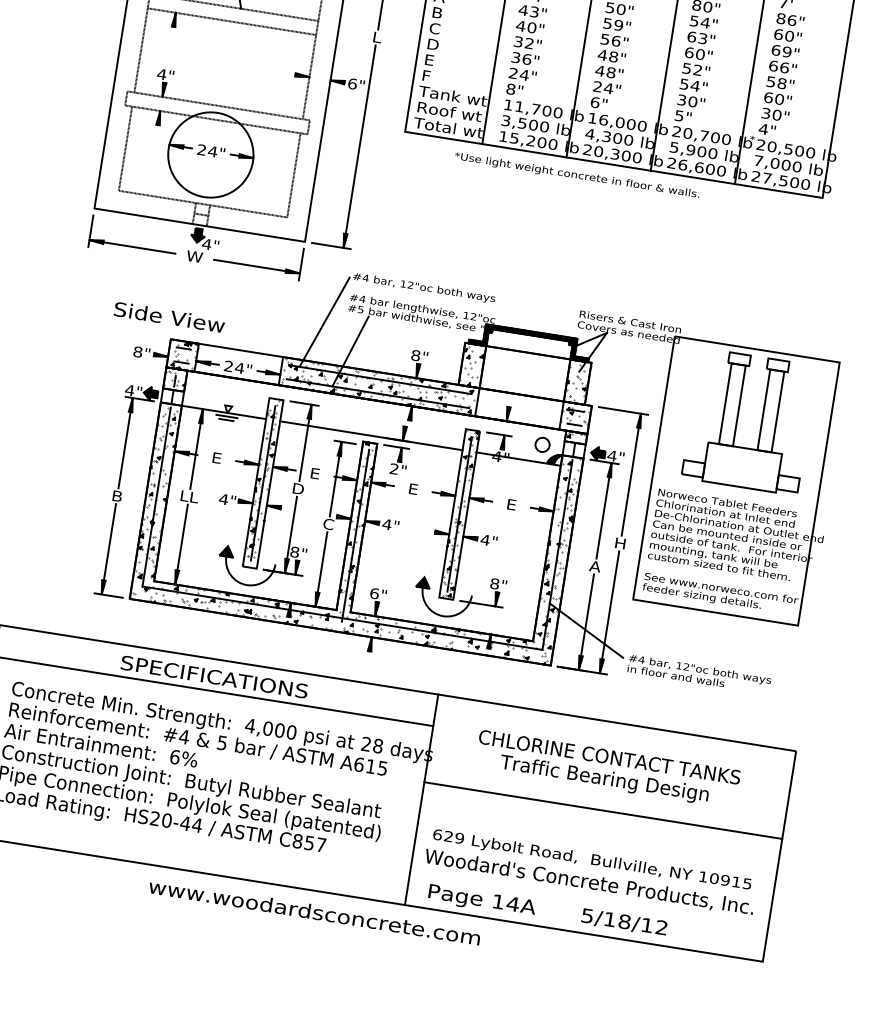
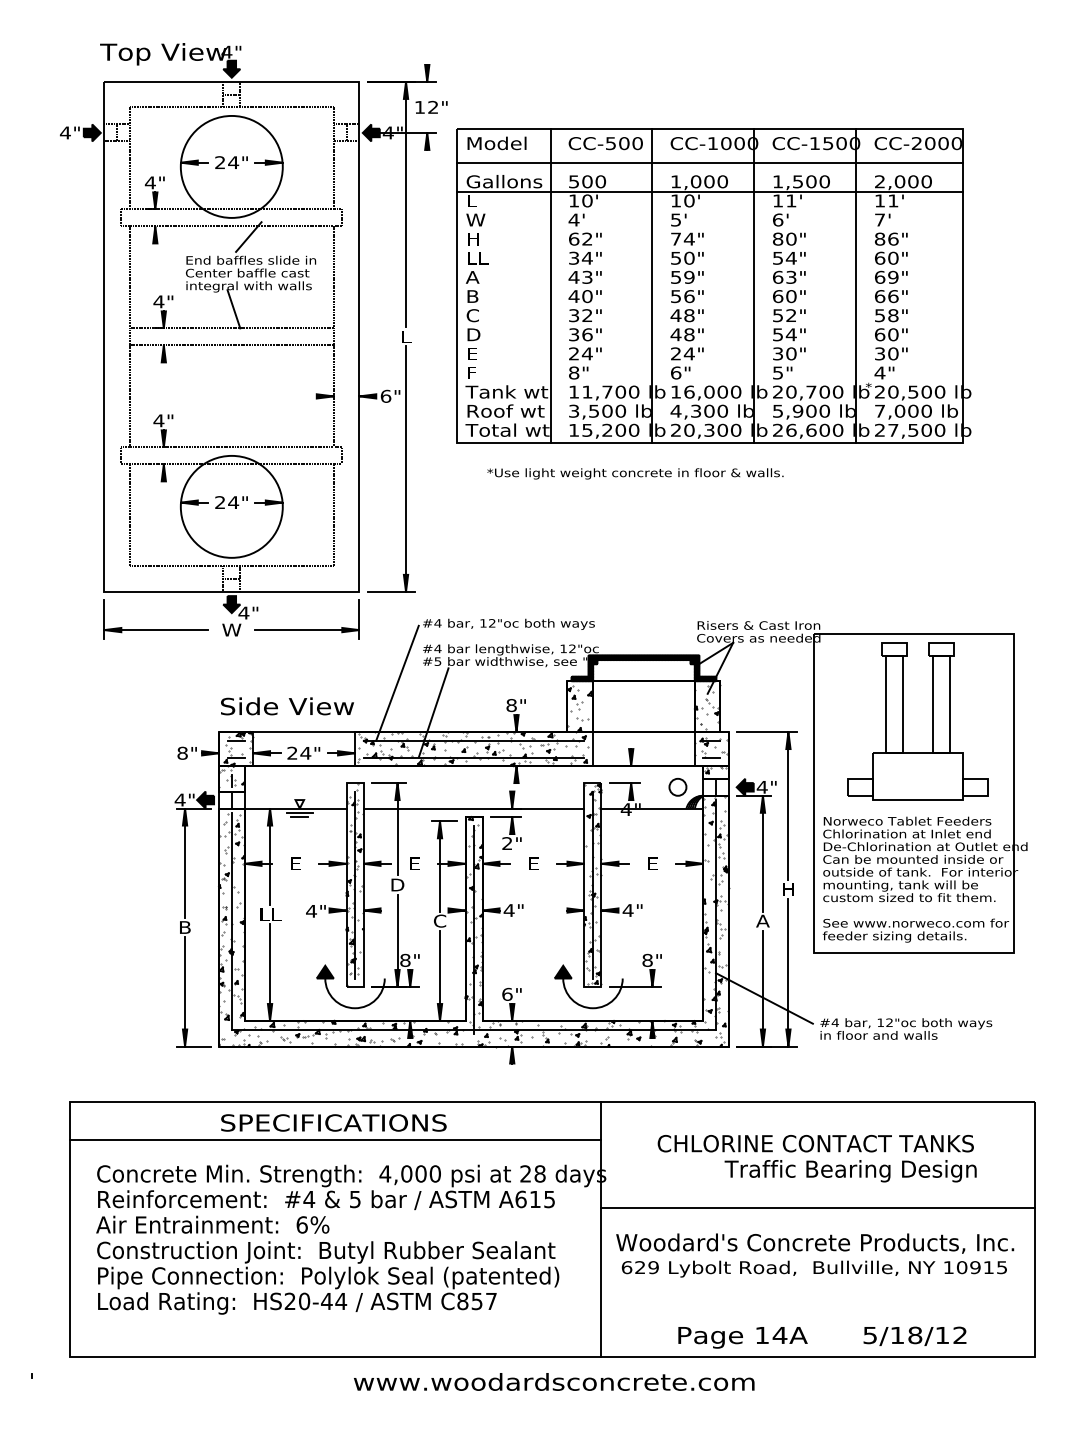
text: (577, 175) -> (635, 473), moved
text: (169, 317) -> (287, 706), moved
text: (604, 779) -> (850, 1171), moved
text: (589, 882) -> (815, 1243), moved
text: (315, 911) -> (554, 1381), moved
text: (547, 911) -> (822, 1337), moved

